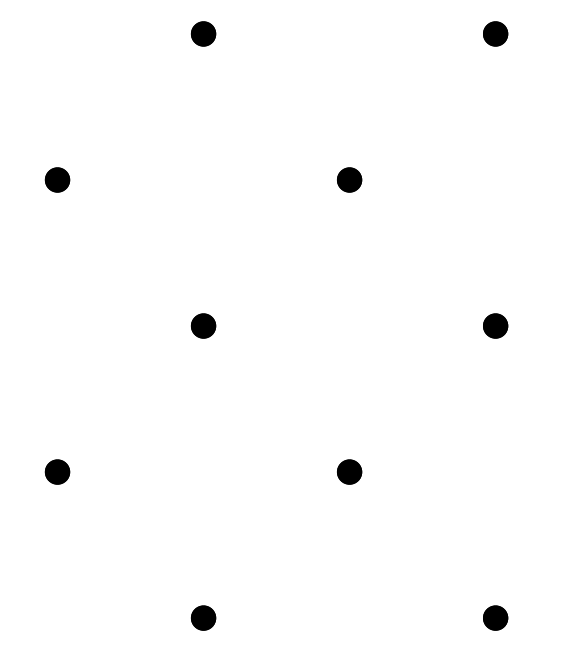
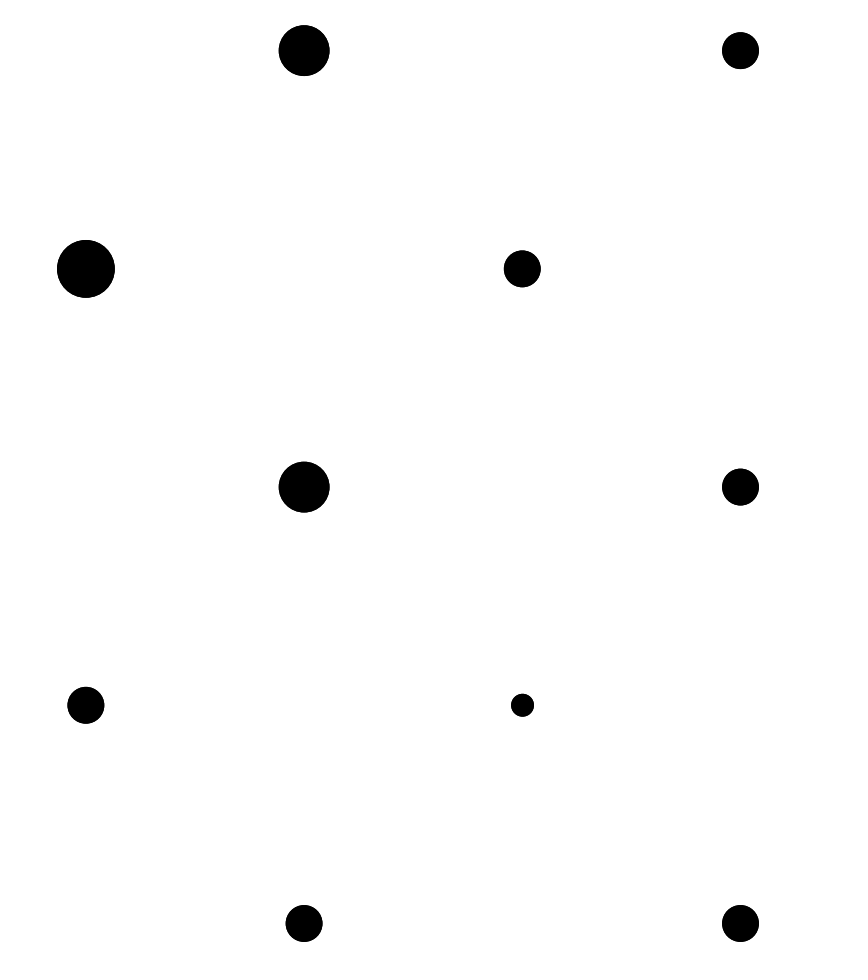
part: (203, 33) -> (303, 49), size x1.4
part: (57, 179) -> (85, 268), size x1.6
part: (203, 325) -> (303, 486), size x1.4
part: (349, 471) -> (522, 704), size x0.6

